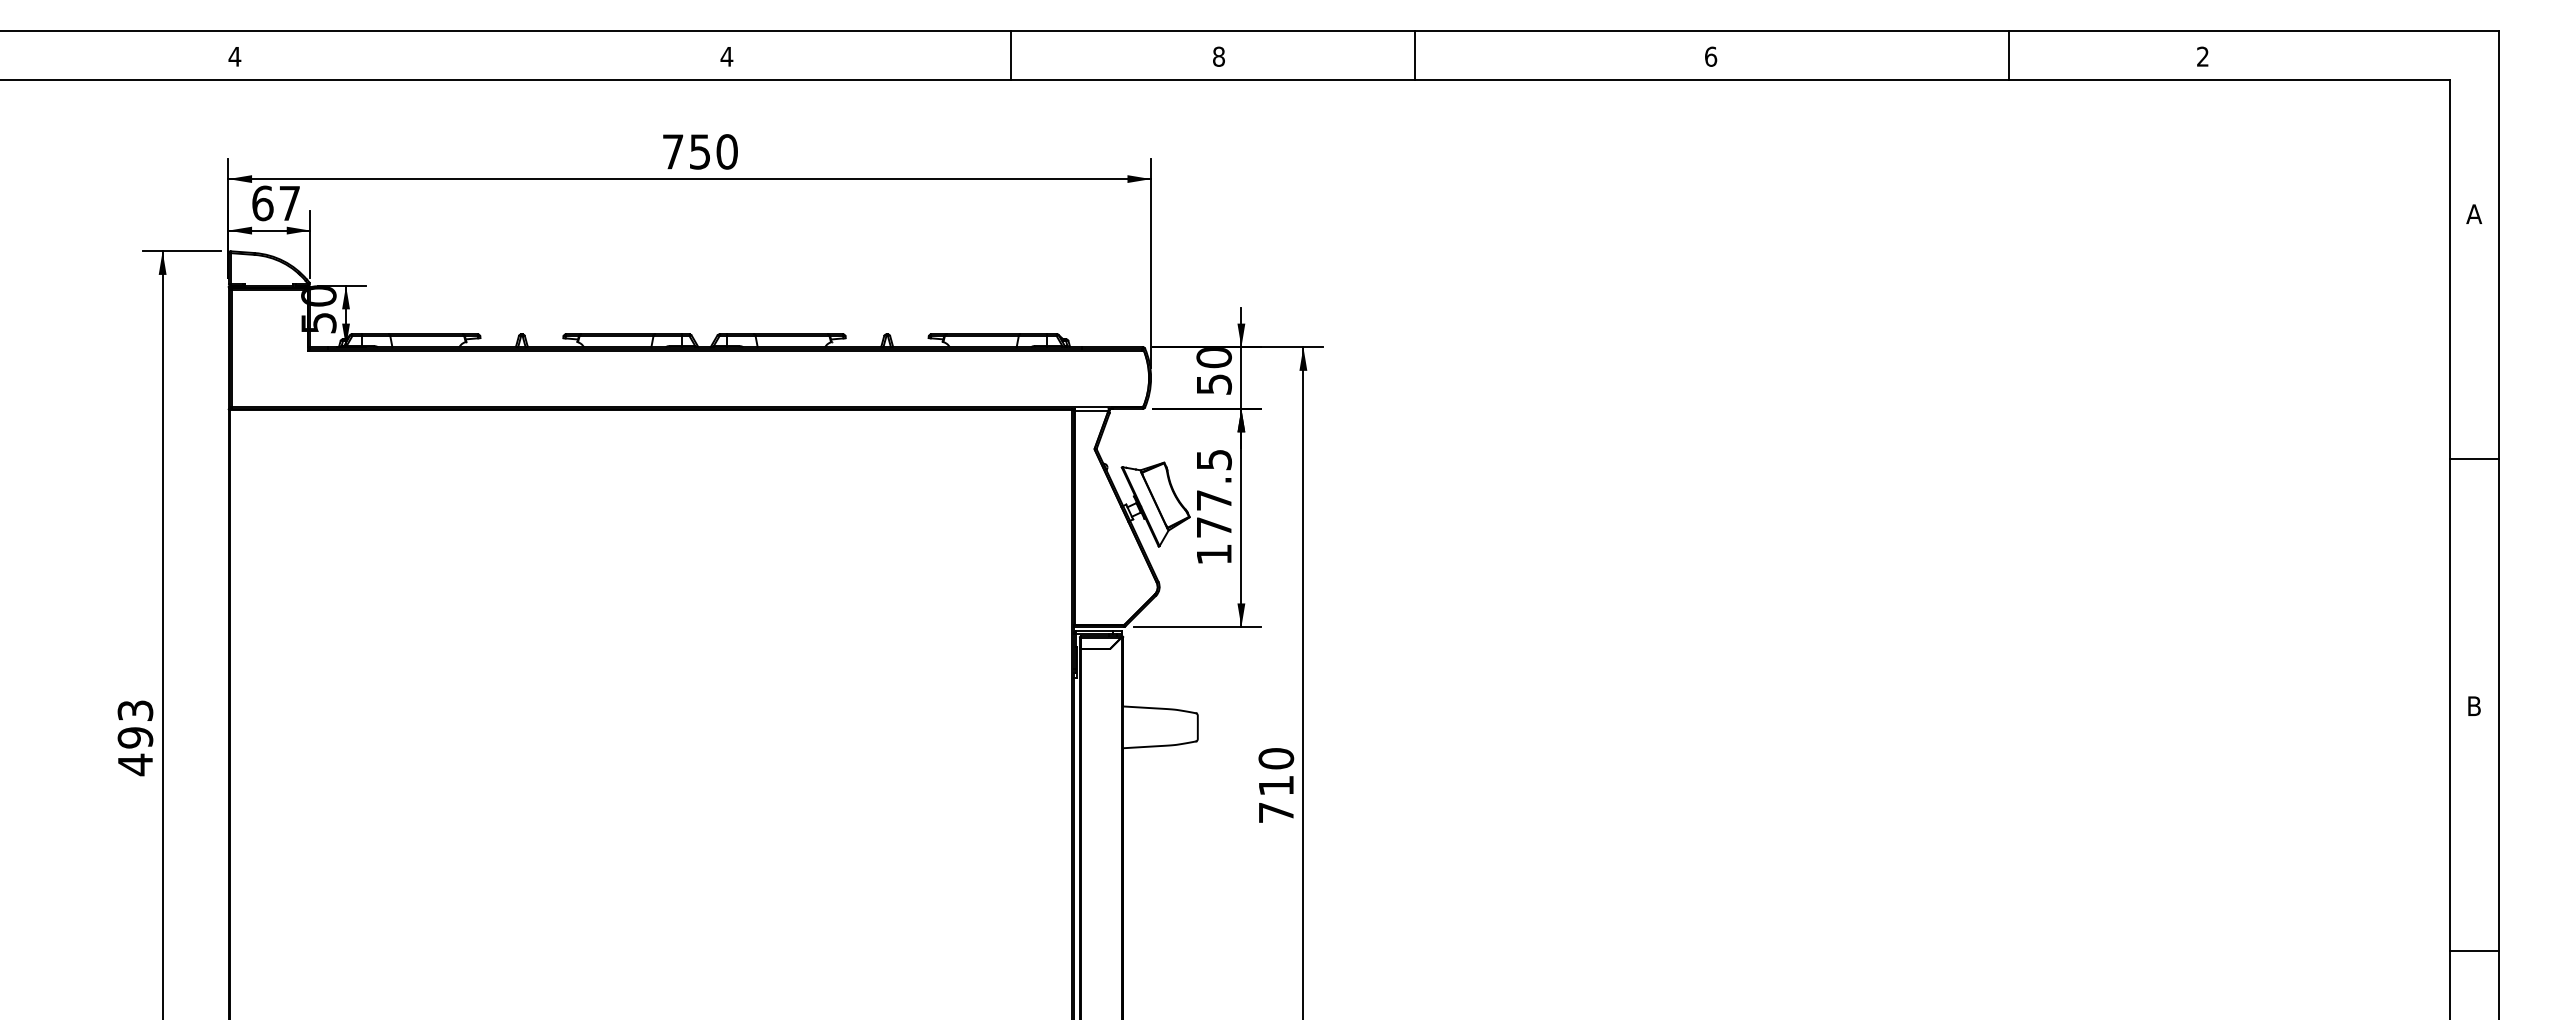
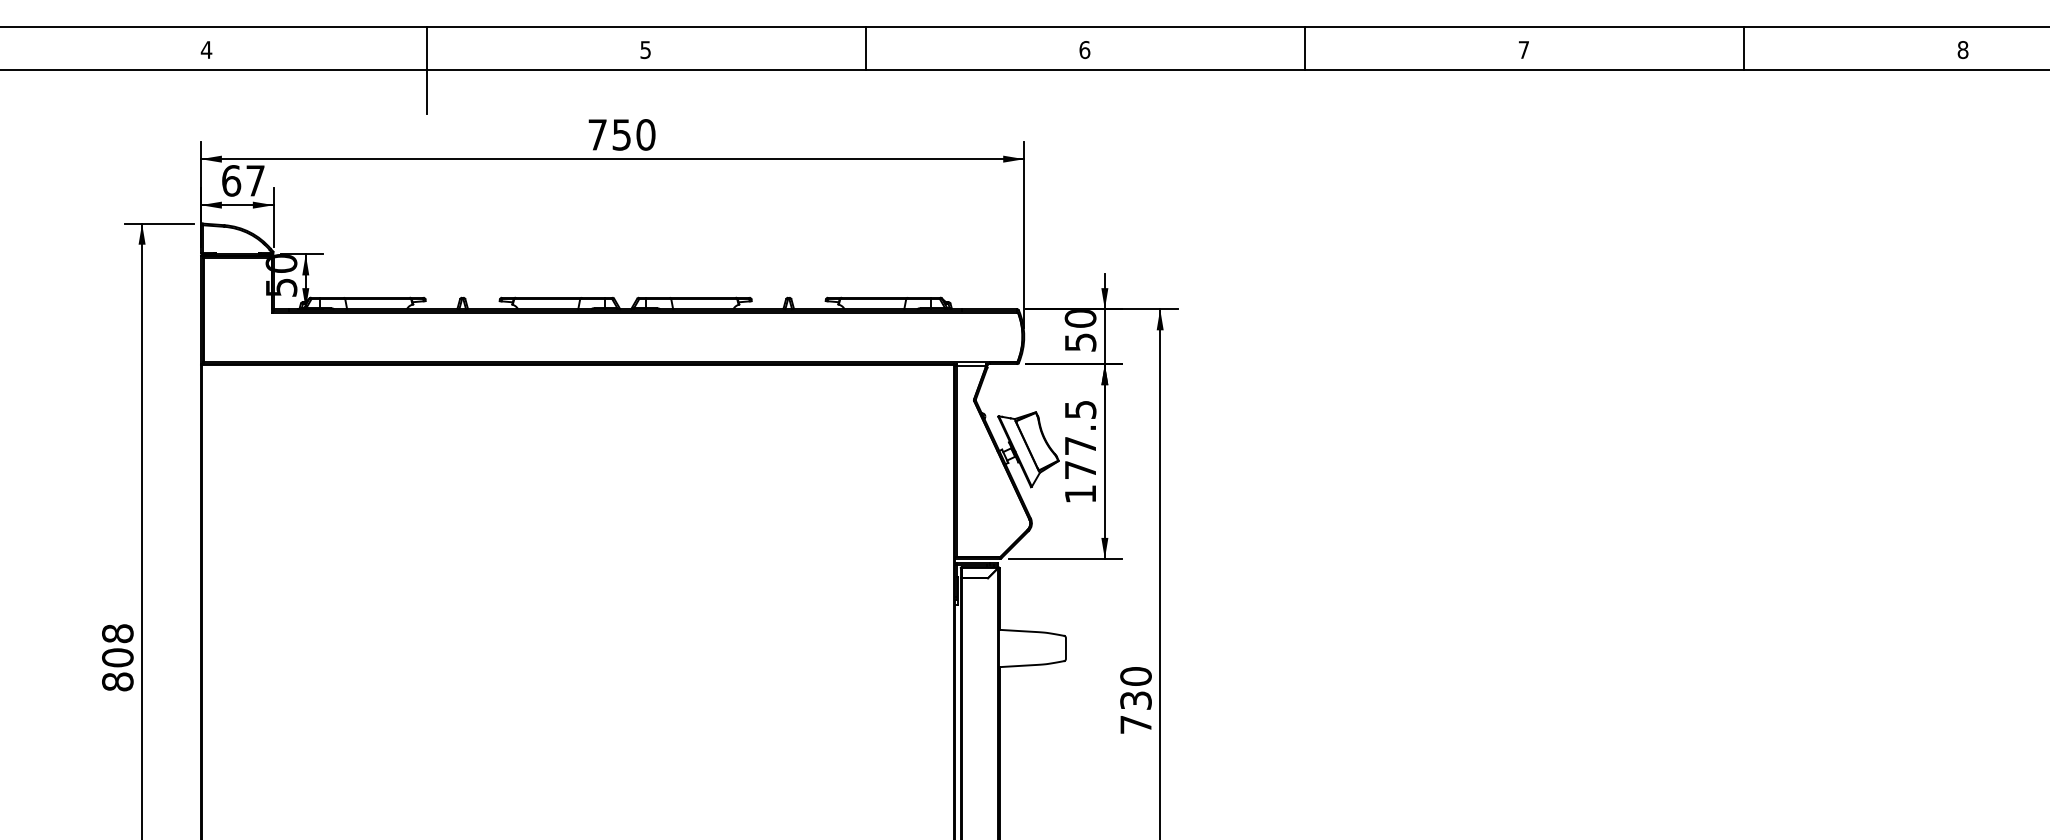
line: (1011, 54) -> (865, 47), moved
line: (1414, 54) -> (1304, 47), moved
line: (2008, 54) -> (1743, 47), moved
text: (726, 56) -> (645, 49), 4 -> 5
text: (1219, 56) -> (1085, 49), 8 -> 6
text: (1711, 56) -> (1524, 49), 6 -> 7
text: (2202, 56) -> (1962, 49), 2 -> 8
line: (481, 79) -> (426, 70), added
text: (135, 738) -> (117, 658), 493 -> 808
text: (1276, 785) -> (1136, 700), 710 -> 730

